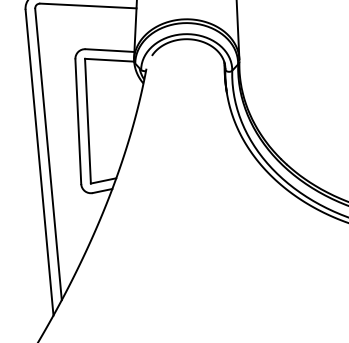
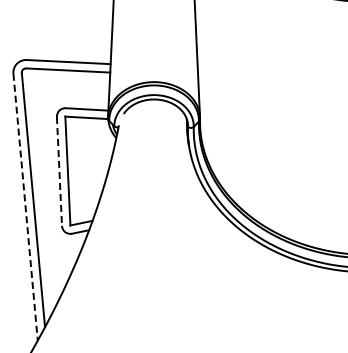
line: (78, 121) -> (59, 171), solid -> dashed
line: (39, 162) -> (25, 207), solid -> dashed

